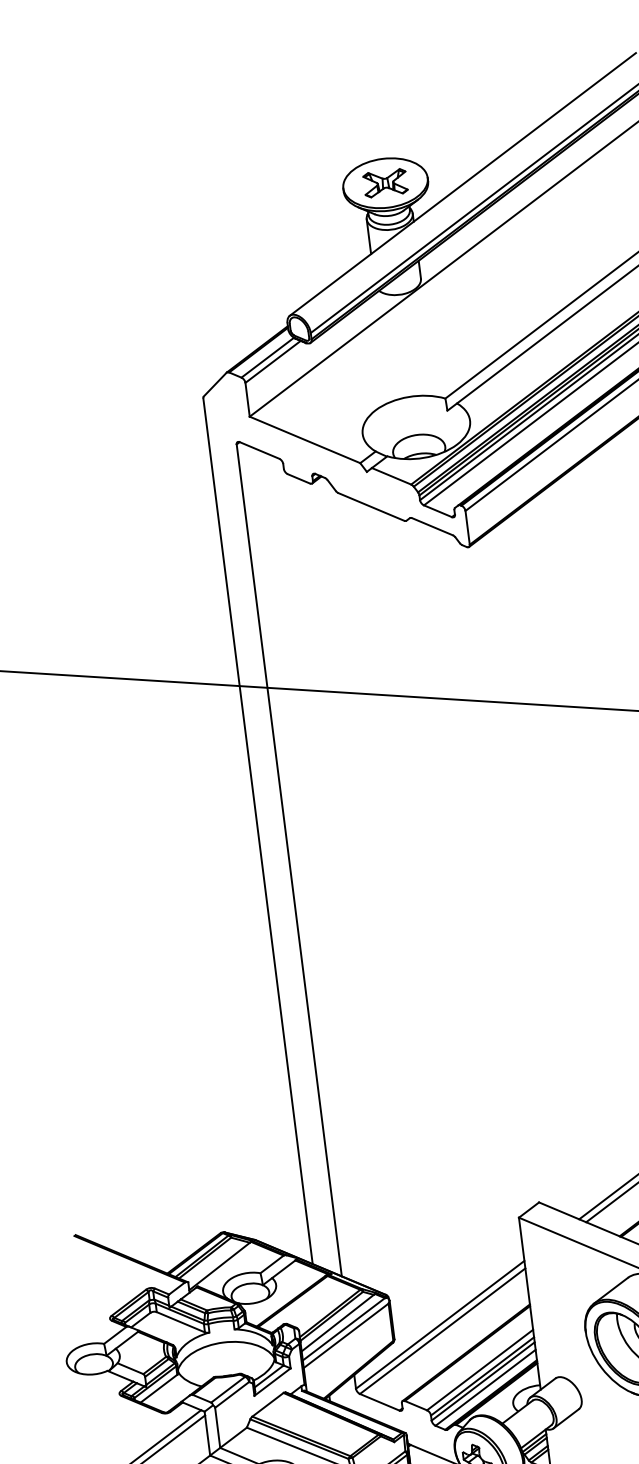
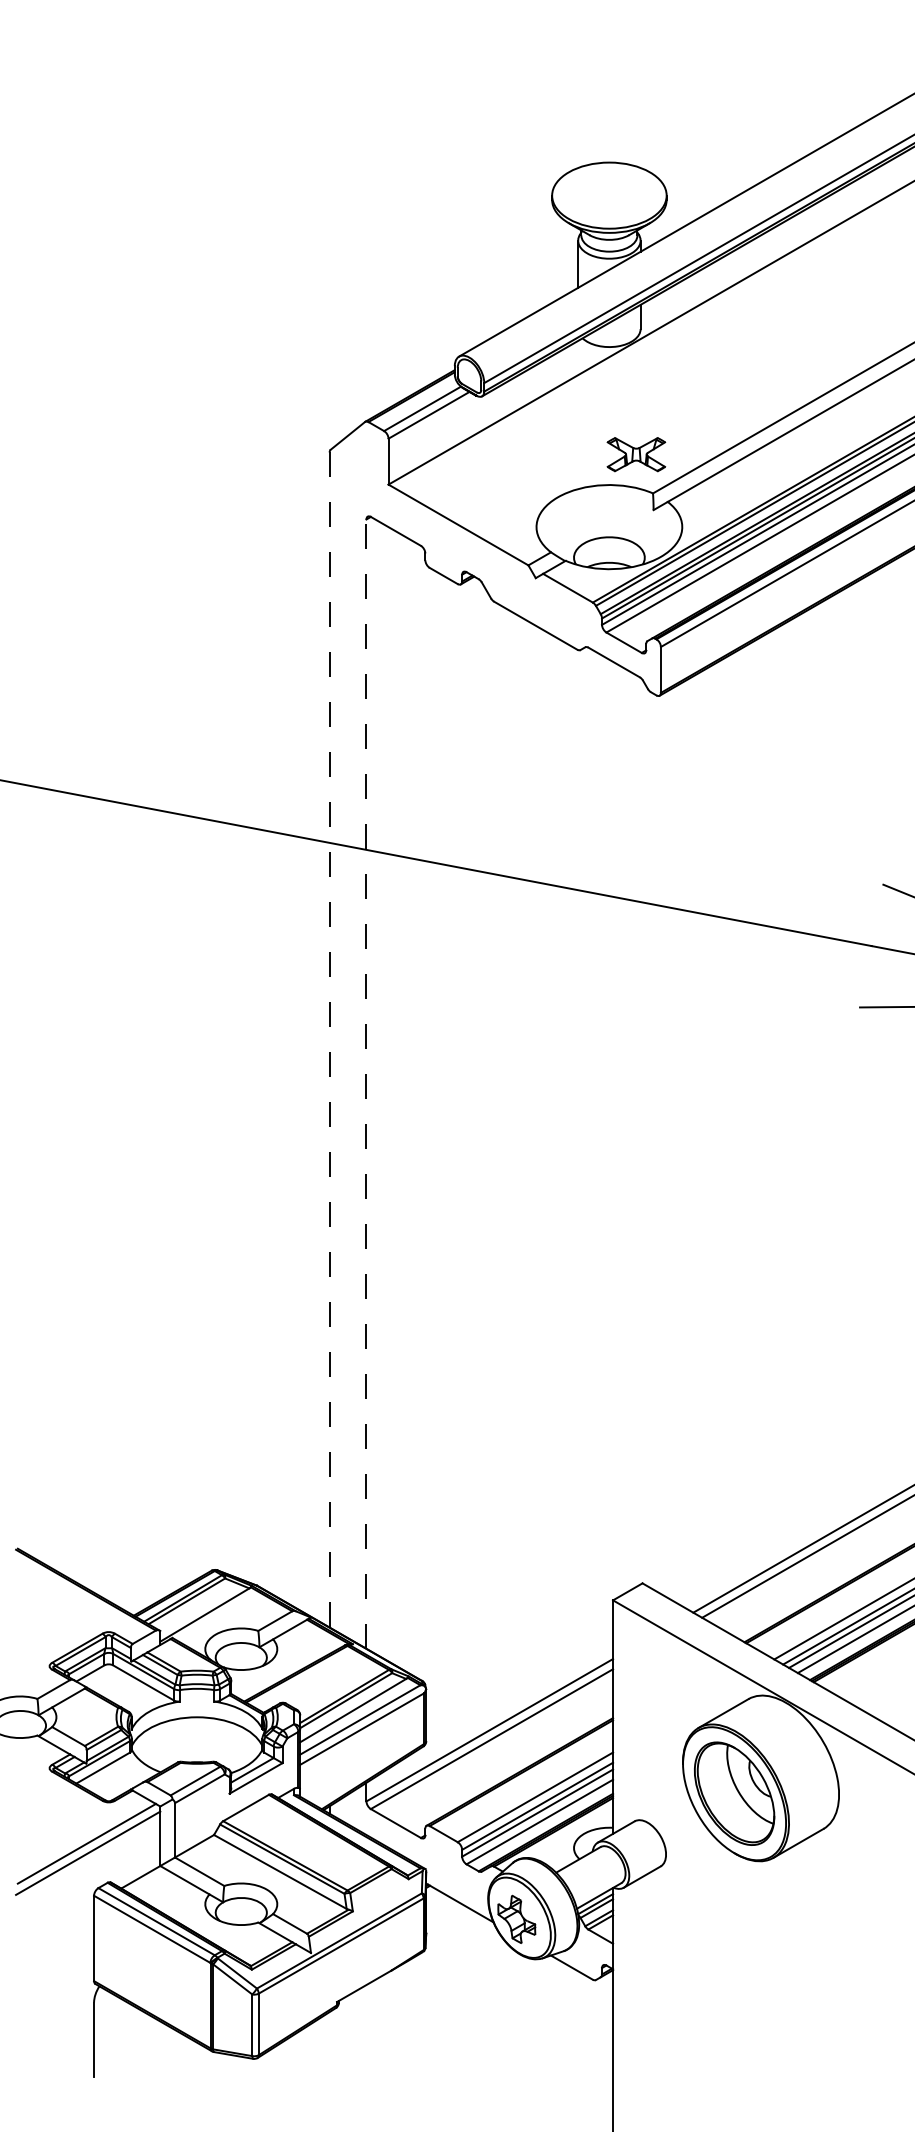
part: (385, 183) -> (636, 454), moved
line: (257, 831) -> (329, 1040), solid -> dashed
line: (289, 860) -> (366, 1084), solid -> dashed

